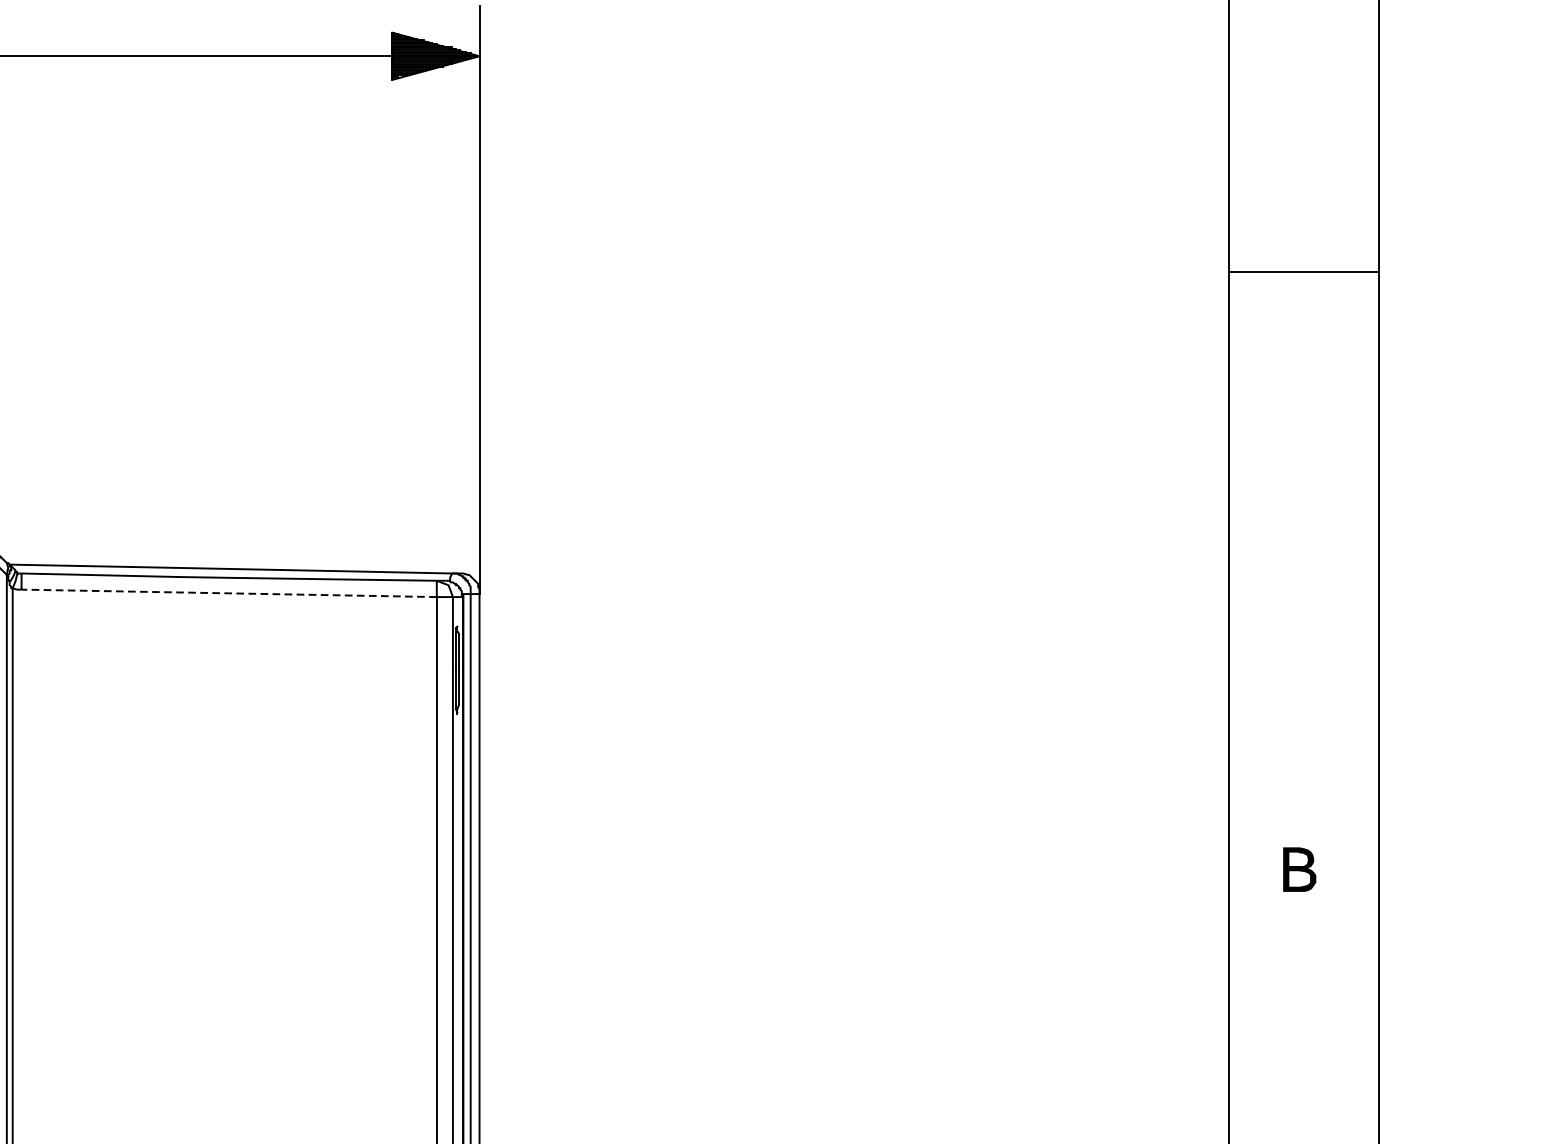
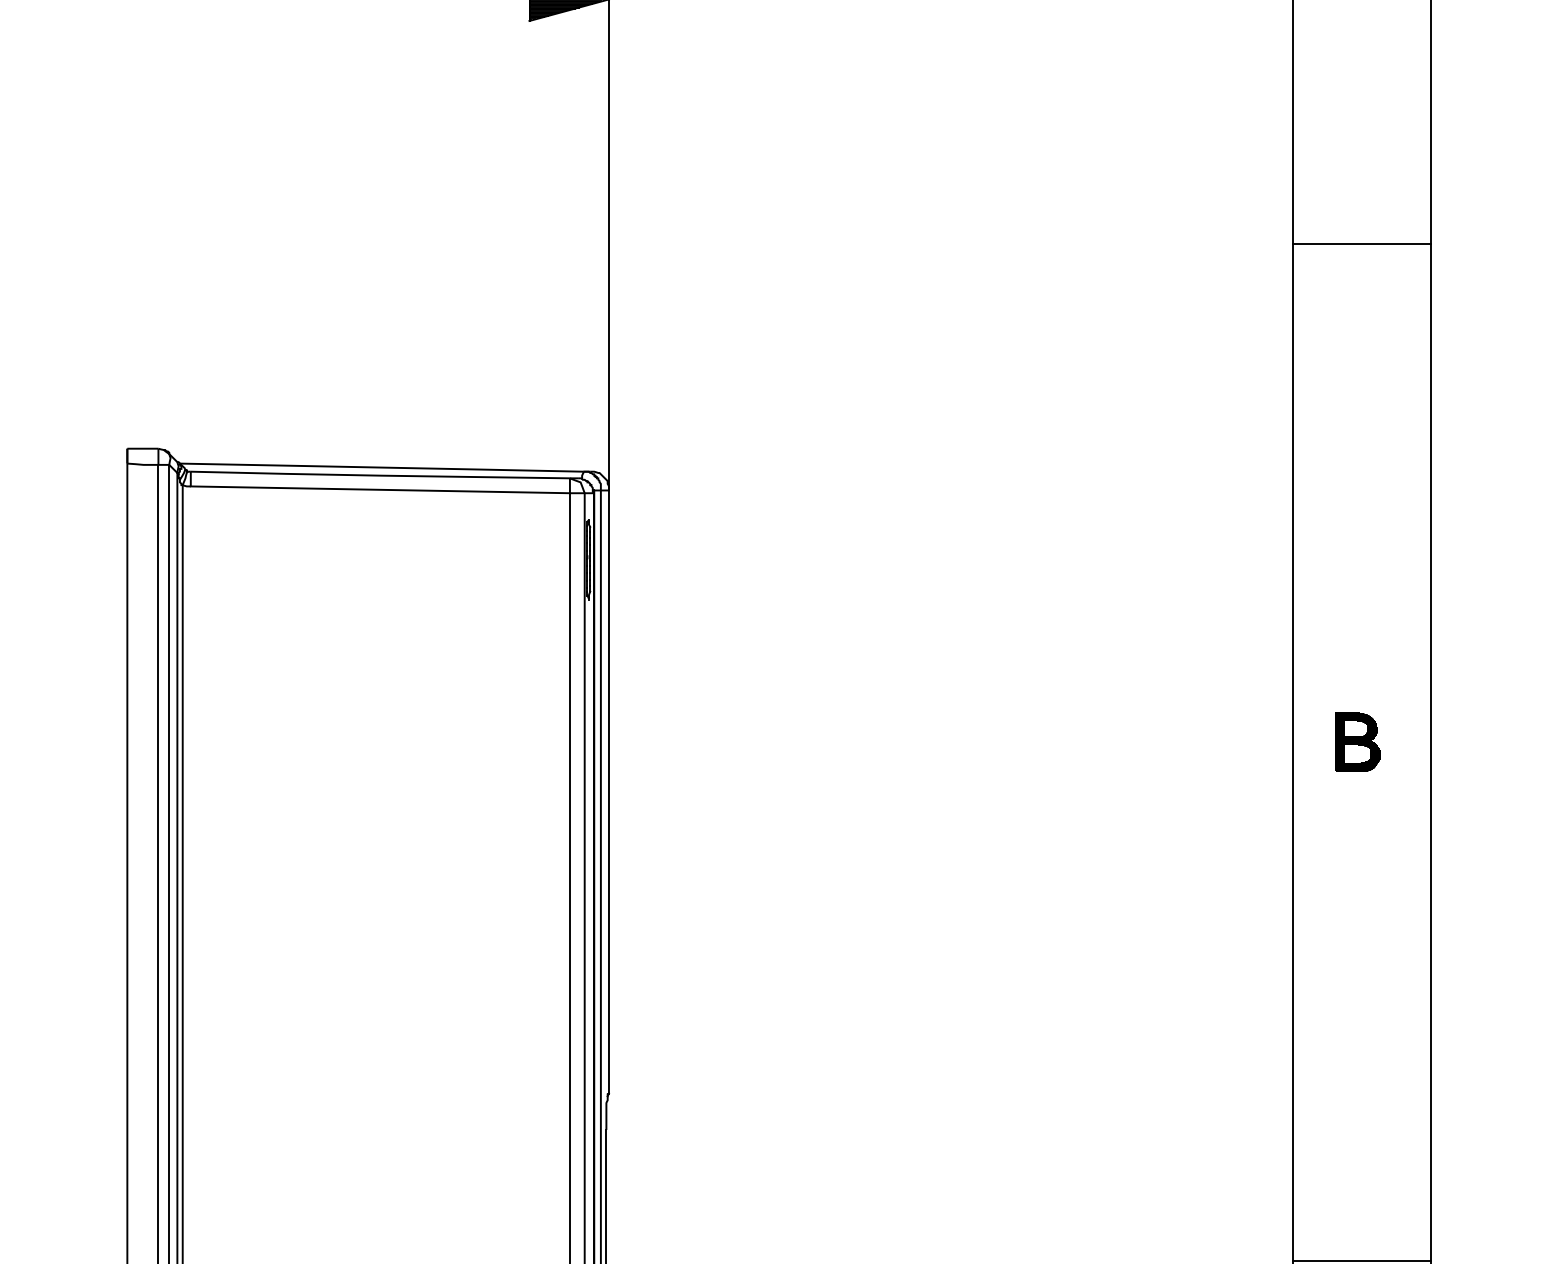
line: (1303, 272) -> (1361, 243), moved
line: (229, 592) -> (380, 489), dashed -> solid
part: (1299, 868) -> (1357, 741), size x1.43

